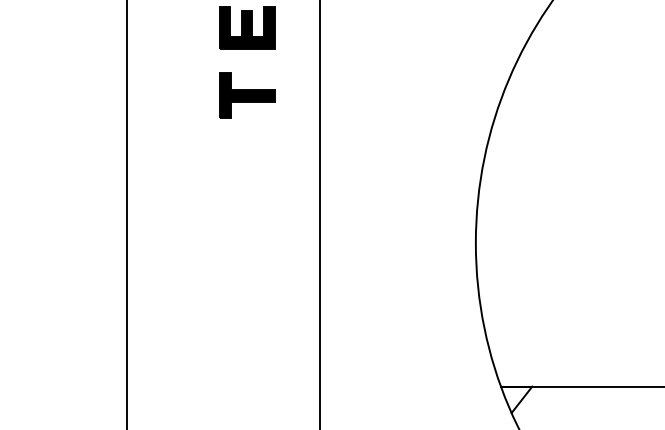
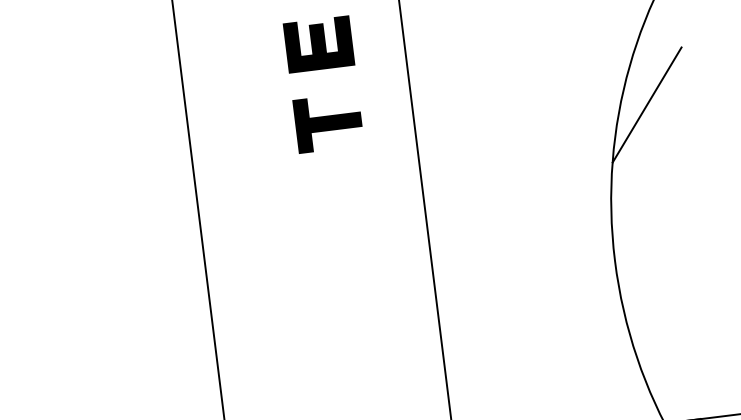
line: (519, 113) -> (646, 104), added

